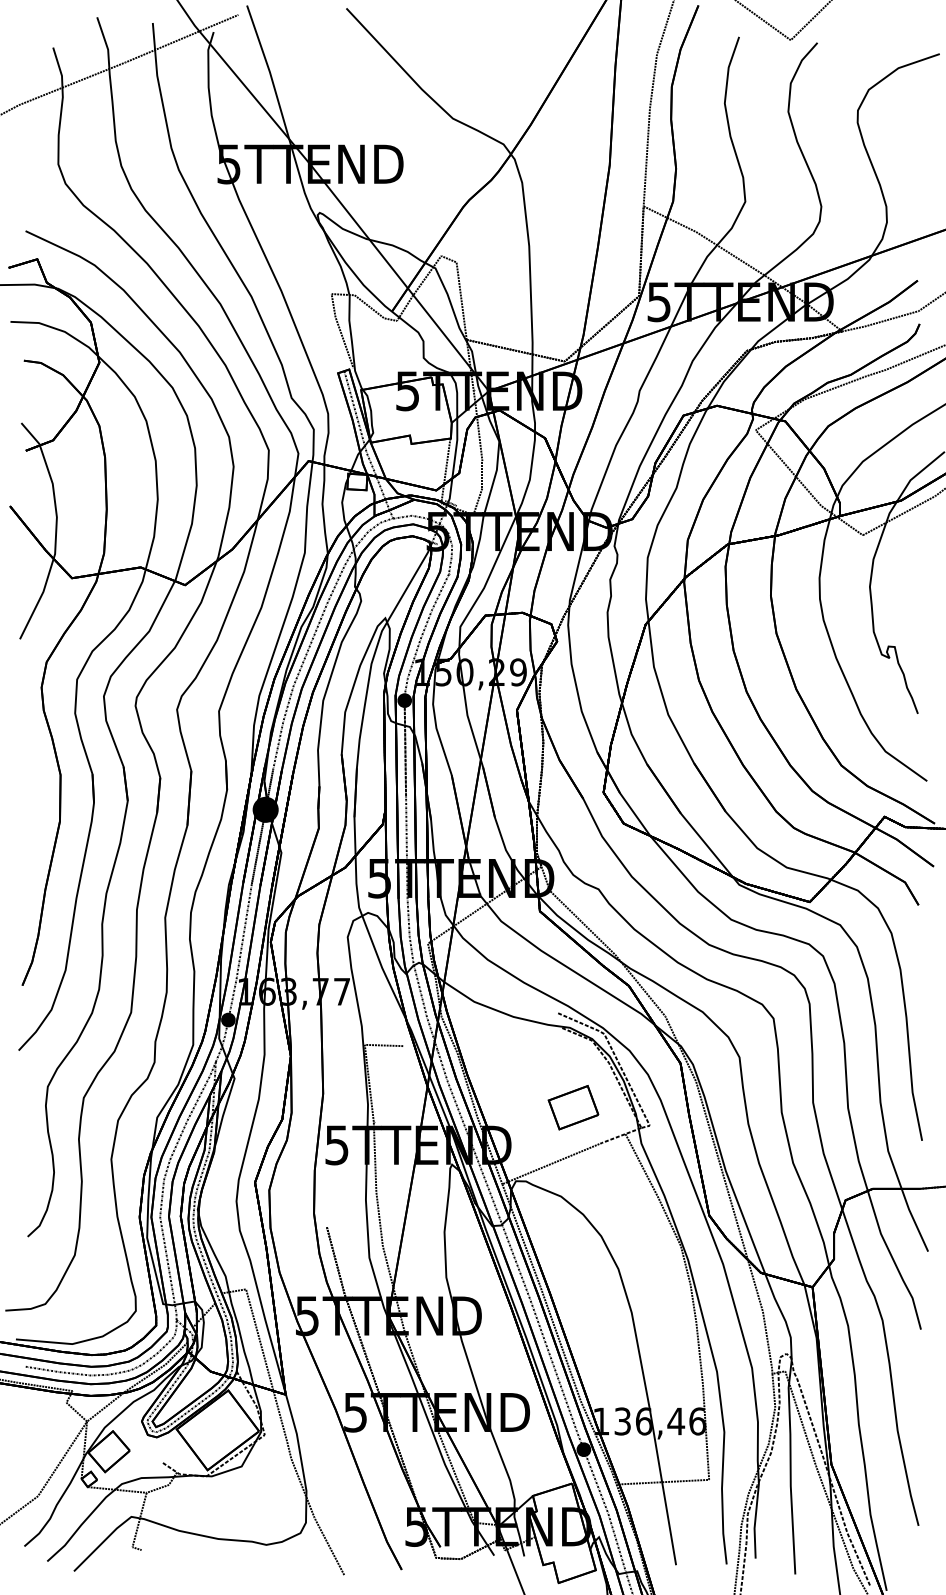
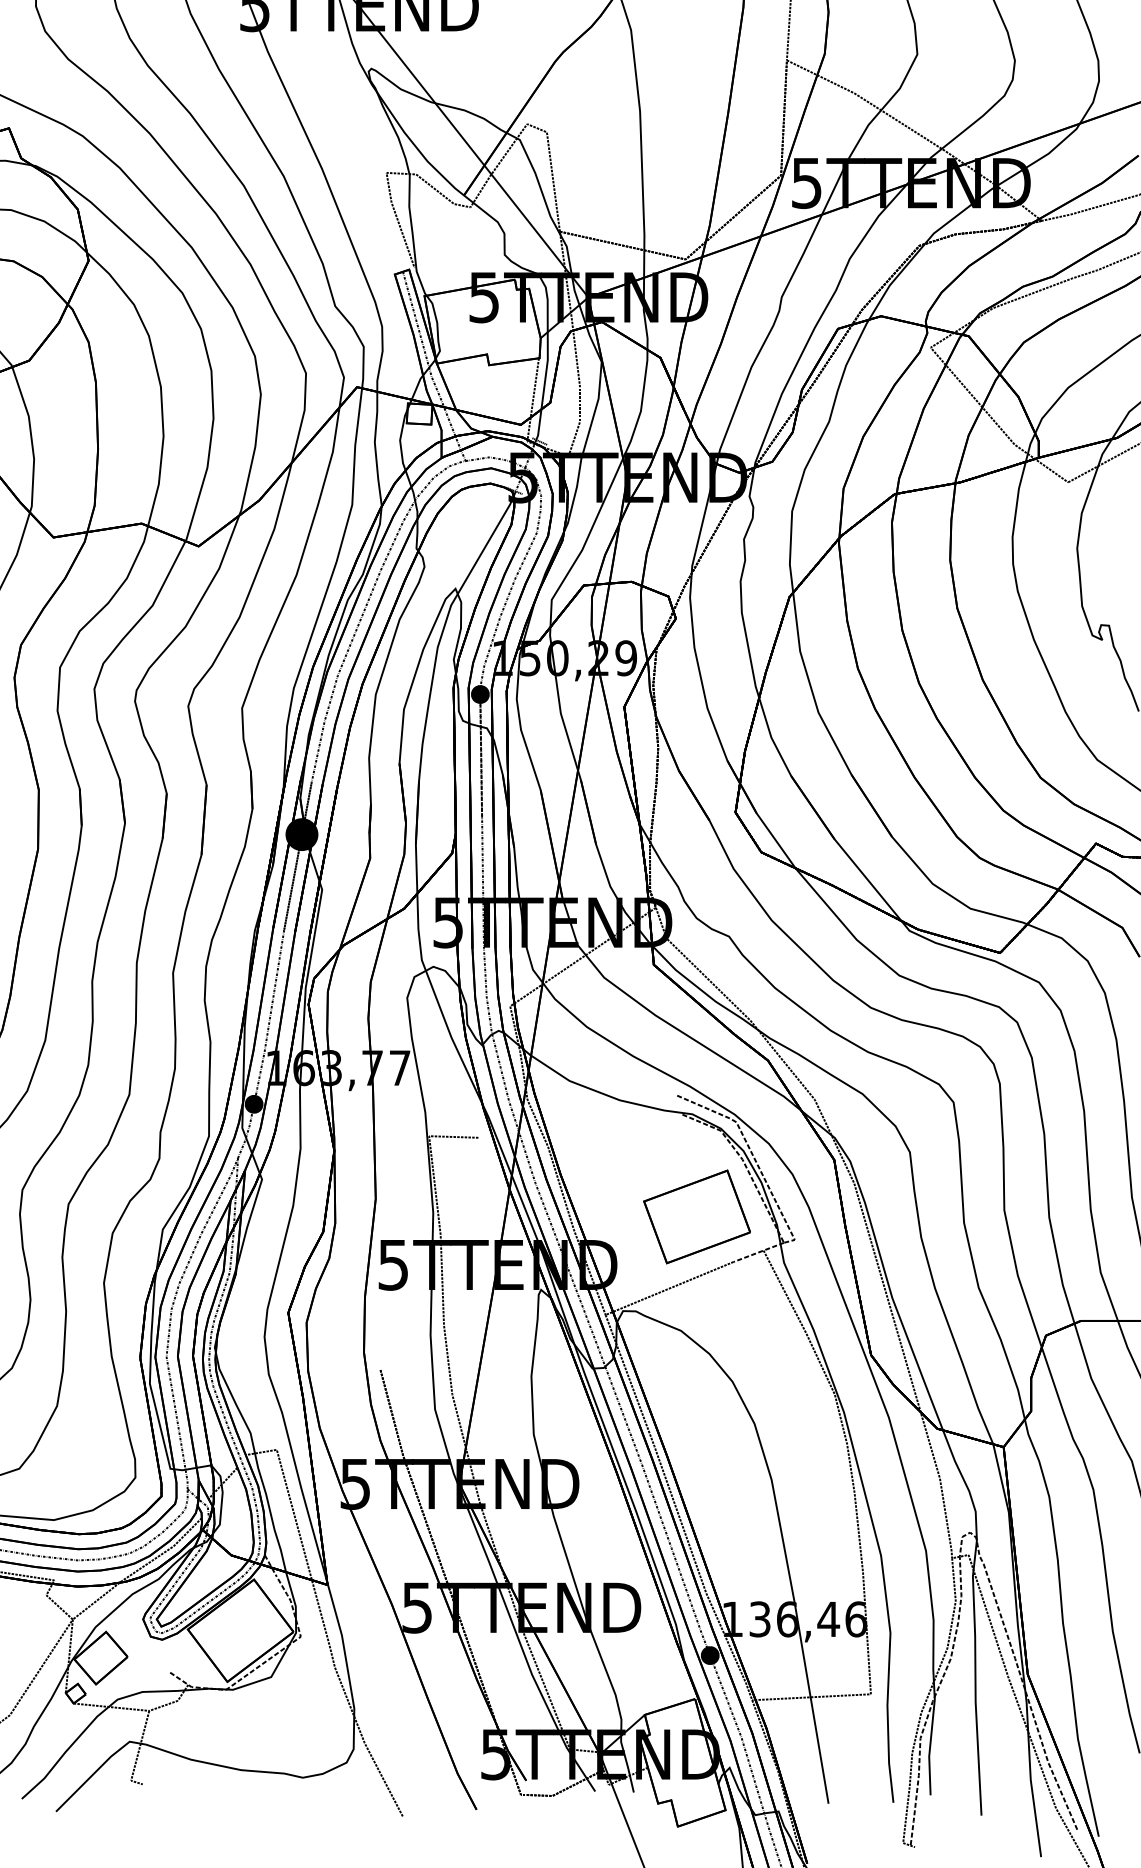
part: (573, 1107) -> (696, 1216), size x1.67

